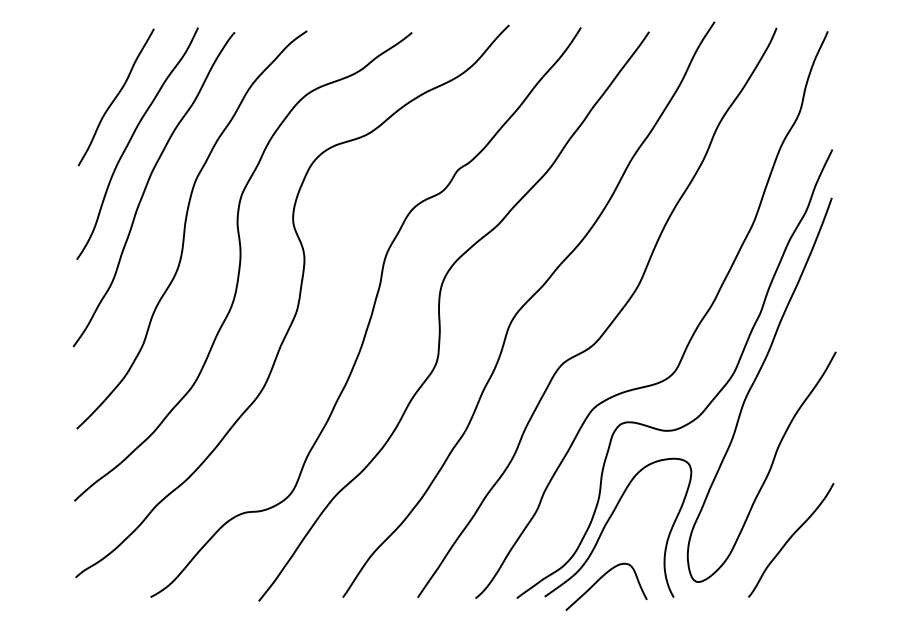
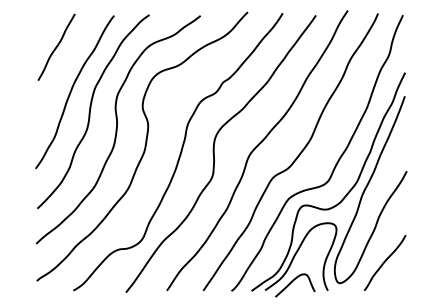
curve: (132, 140) -> (64, 68), removed

